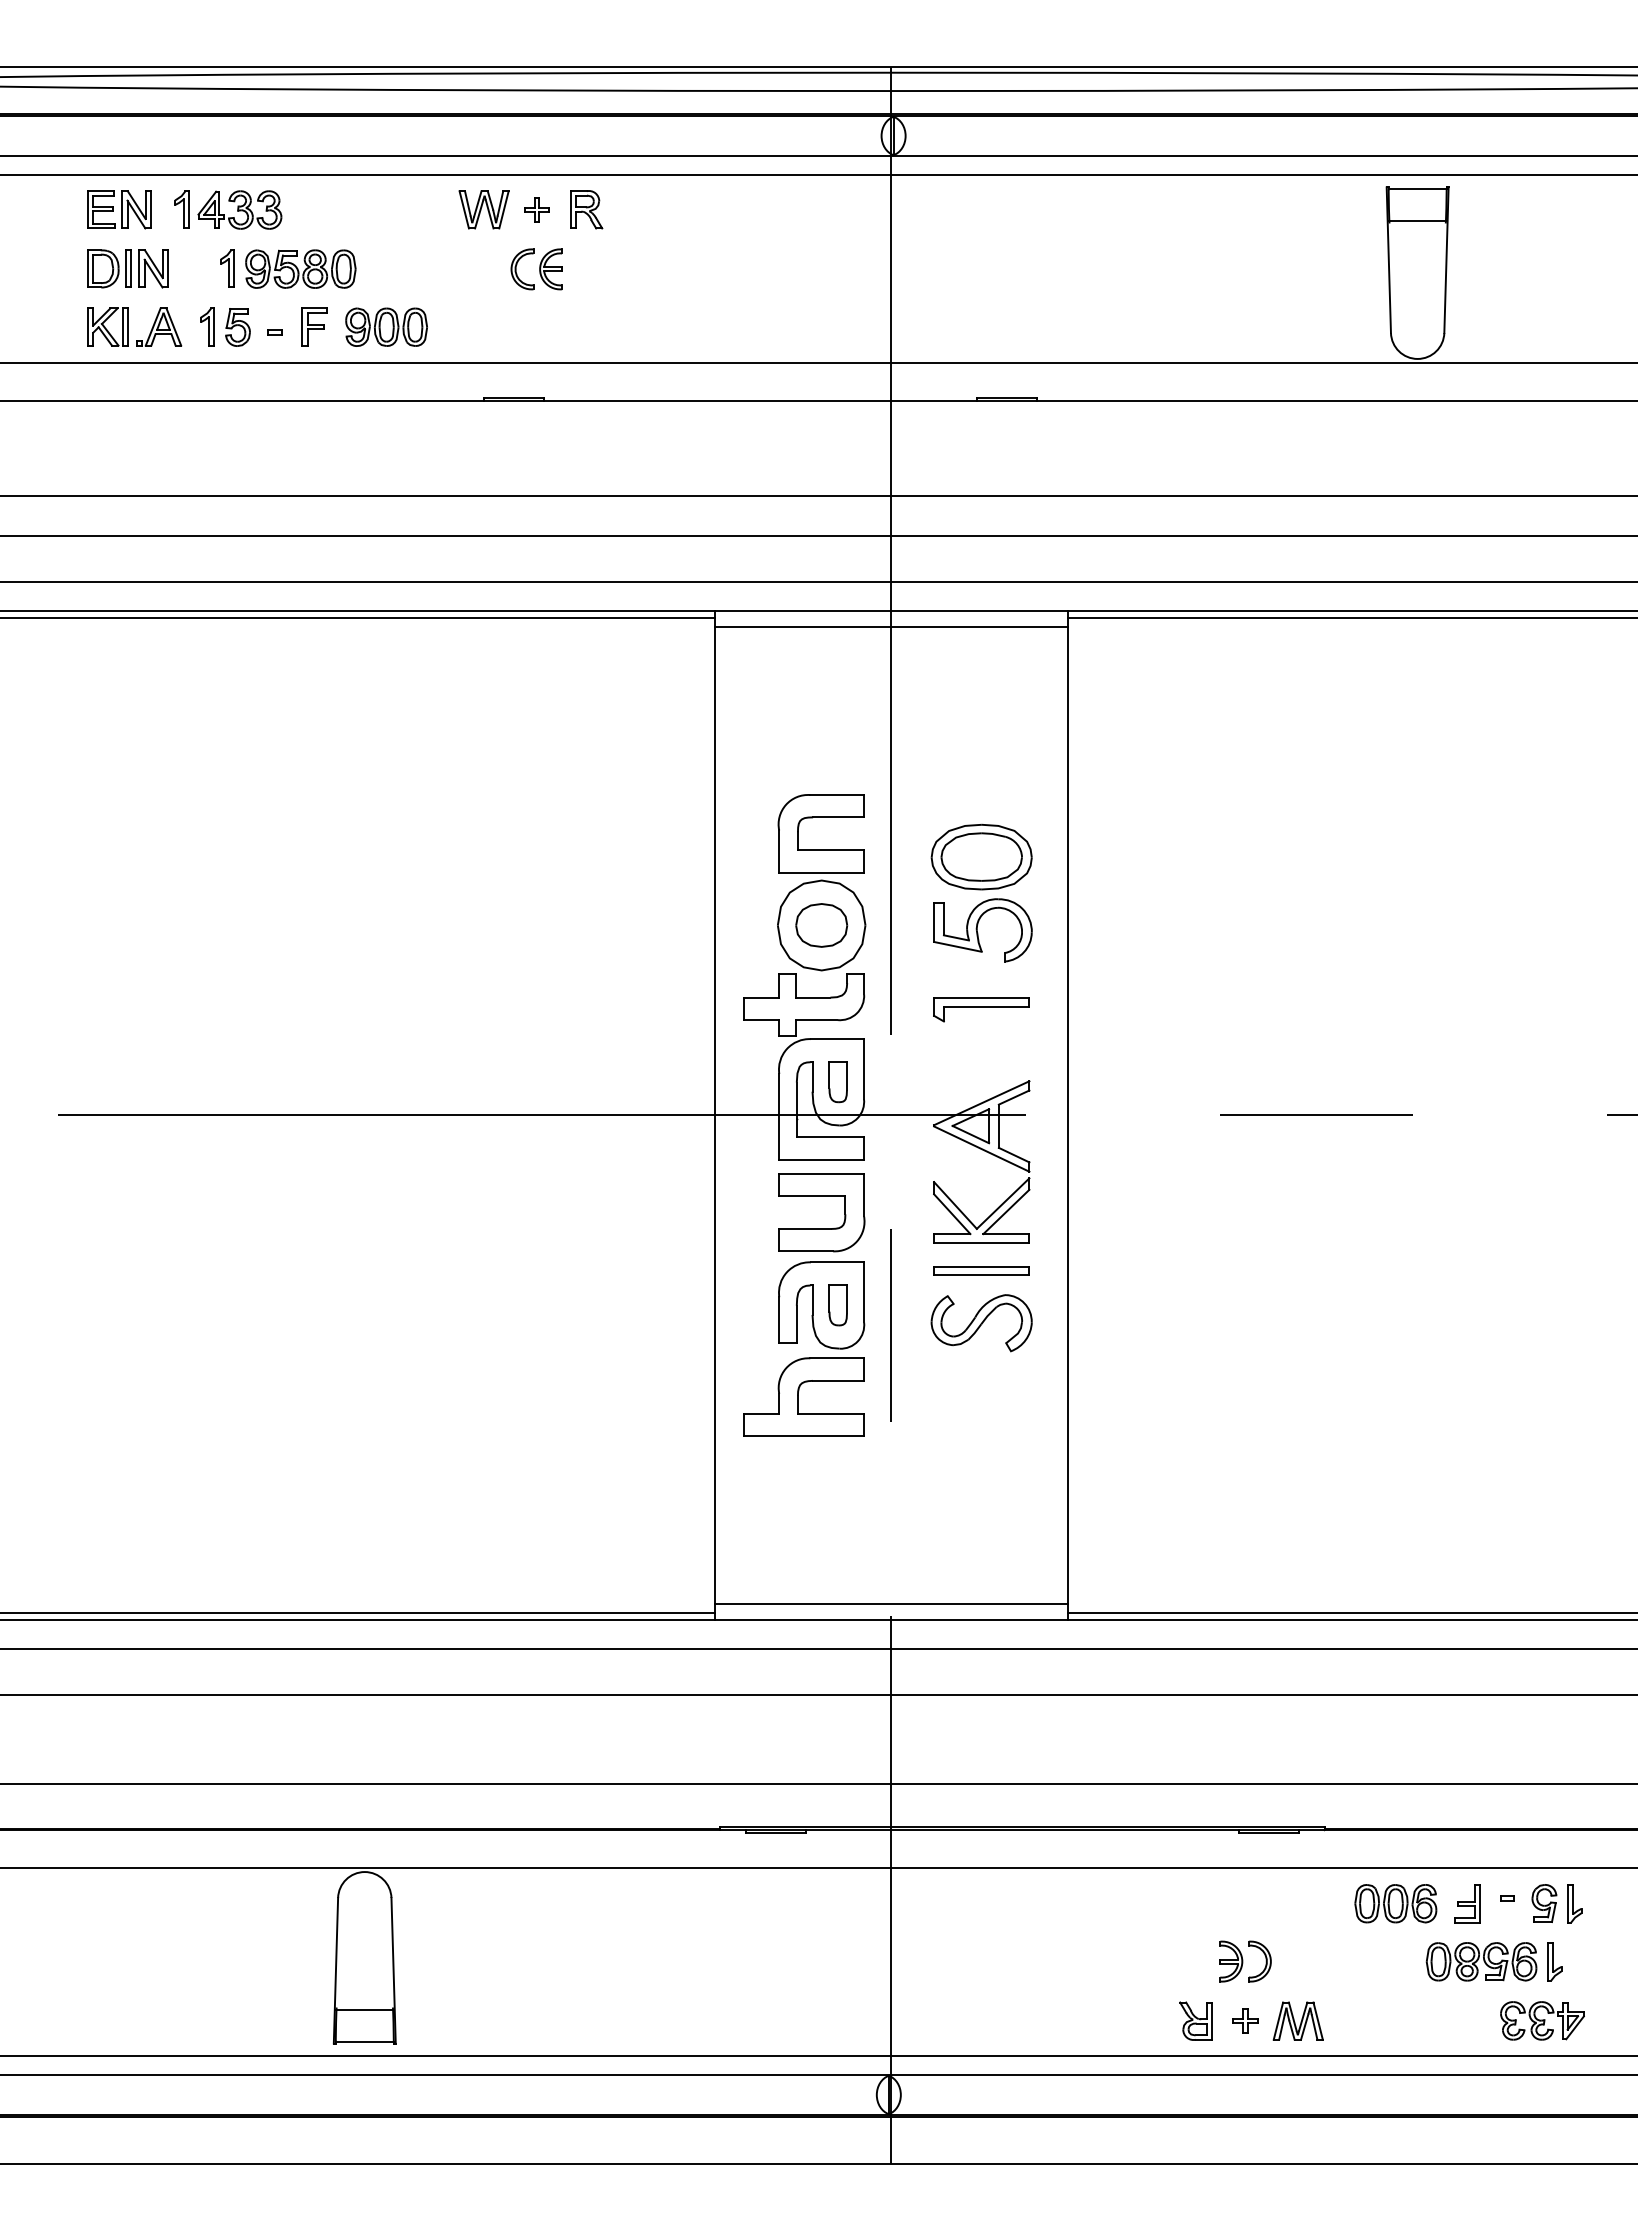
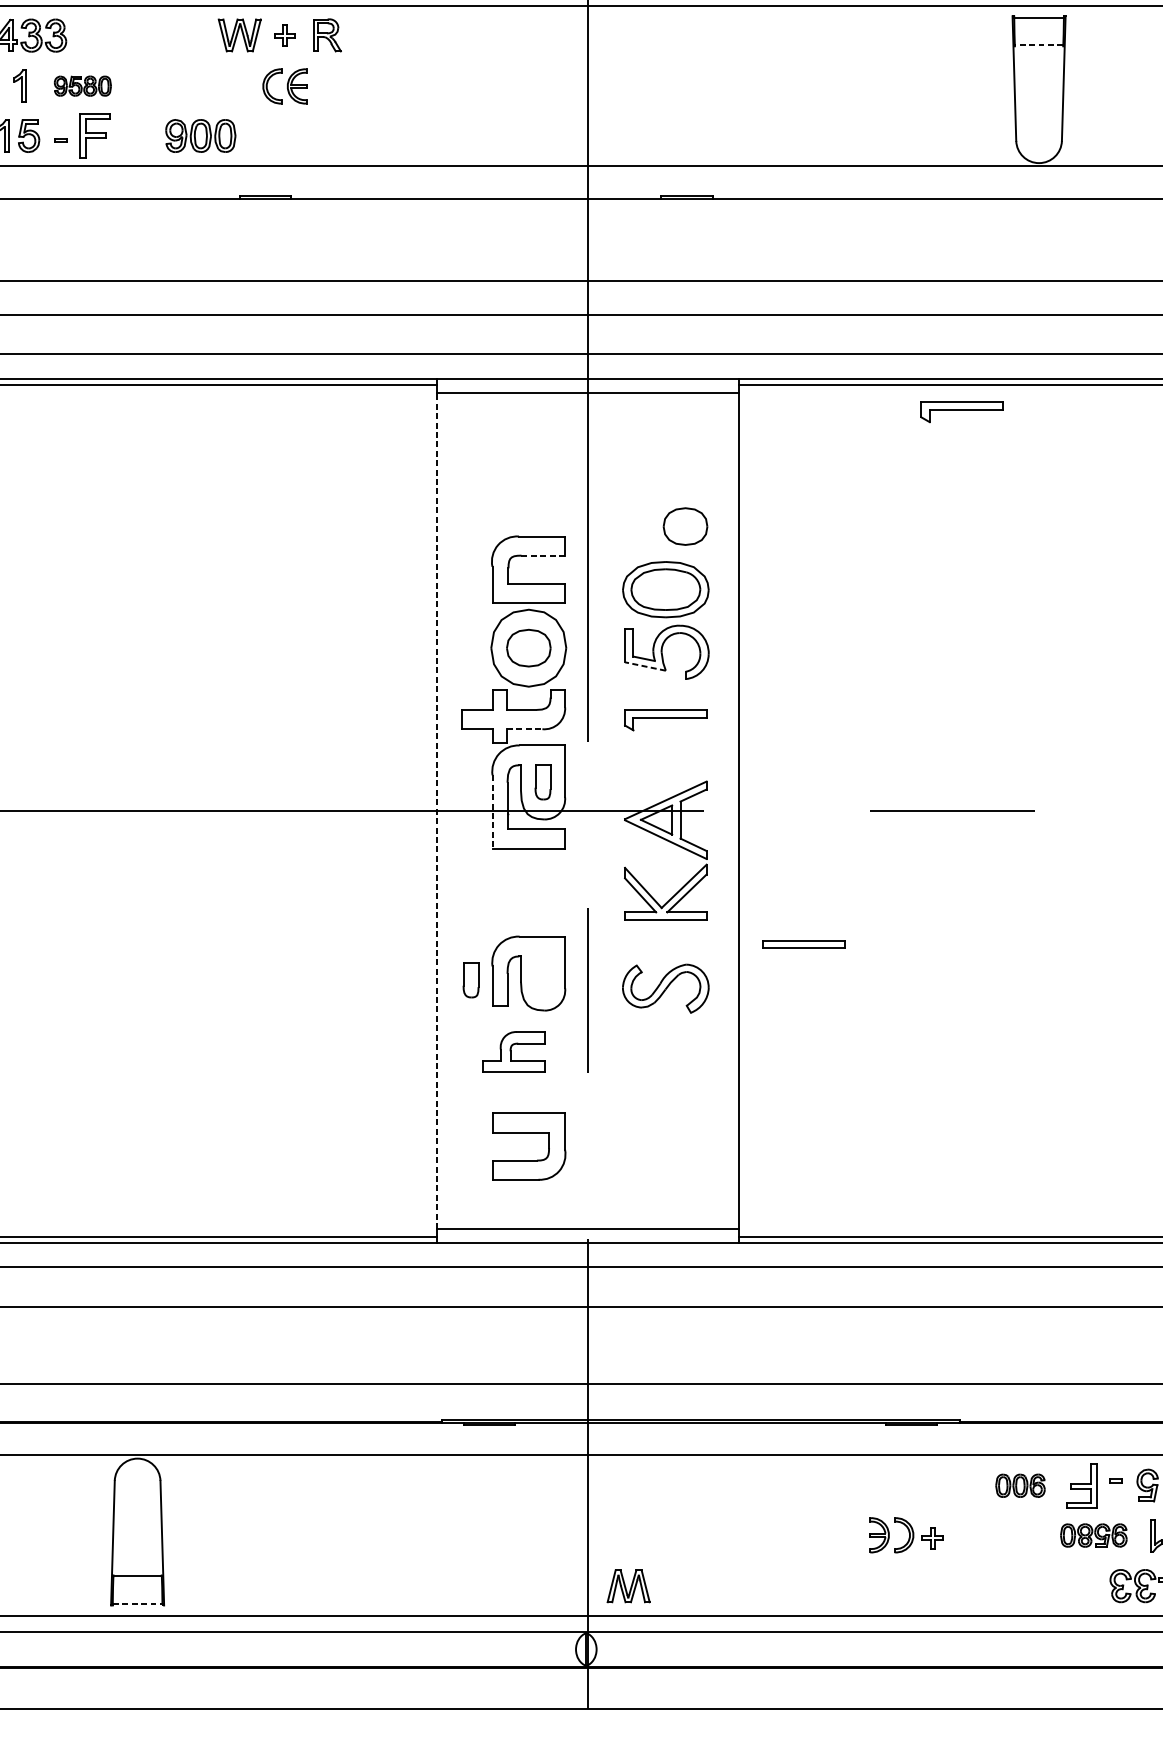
line: (1417, 221) -> (1038, 45), solid -> dashed
part: (300, 268) -> (82, 85), size x0.6
part: (314, 326) -> (94, 135), size x1.4
part: (386, 326) -> (200, 135), moved
part: (1327, 649) -> (961, 411), added
part: (1004, 783) -> (685, 526), added
line: (839, 817) -> (544, 555), solid -> dashed
line: (957, 946) -> (645, 666), solid -> dashed
line: (816, 1020) -> (524, 729), solid -> dashed
line: (714, 1115) -> (437, 810), solid -> dashed
line: (779, 1116) -> (492, 811), solid -> dashed
part: (821, 1196) -> (528, 1132), moved
part: (981, 1270) -> (803, 943), moved
part: (837, 1305) -> (470, 980), moved
part: (803, 1396) -> (513, 1051), size x0.6
part: (1395, 1903) -> (1020, 1485), size x0.7
part: (1467, 1903) -> (1081, 1485), size x1.4
part: (1481, 1961) -> (1093, 1535), size x0.7
part: (1195, 2020) -> (848, 1585), removed
part: (1245, 2020) -> (932, 1537), moved
part: (1297, 2020) -> (627, 1585), moved
line: (365, 2041) -> (138, 1603), solid -> dashed

